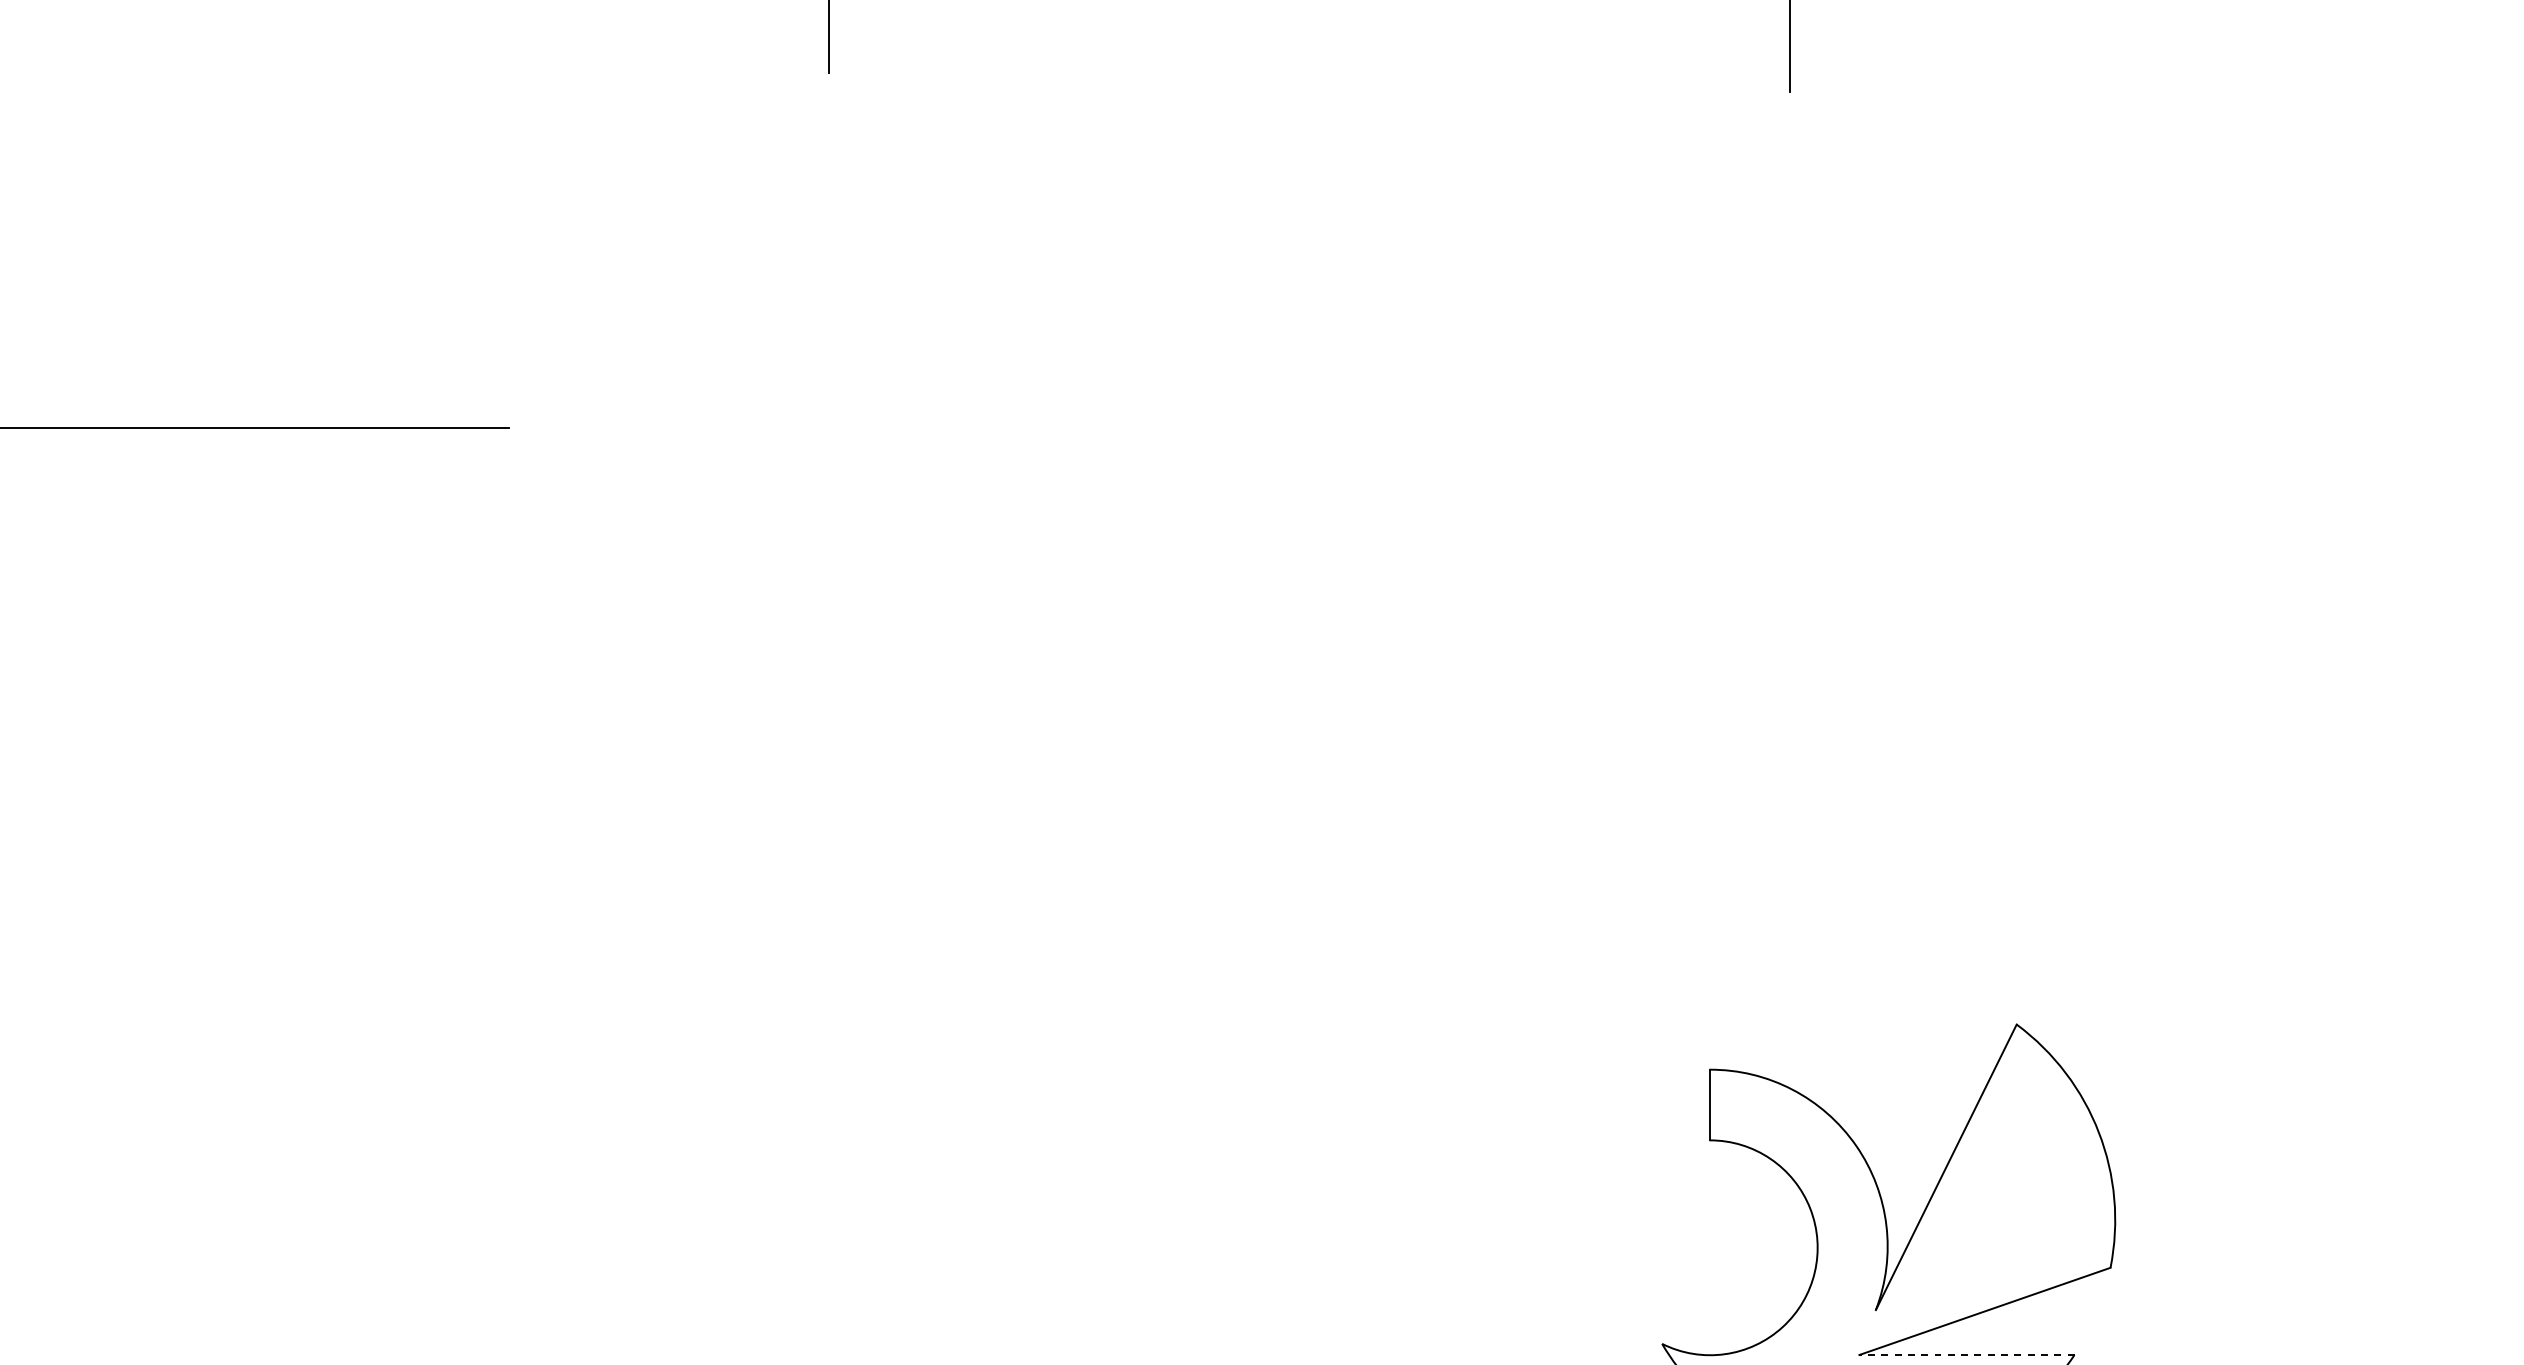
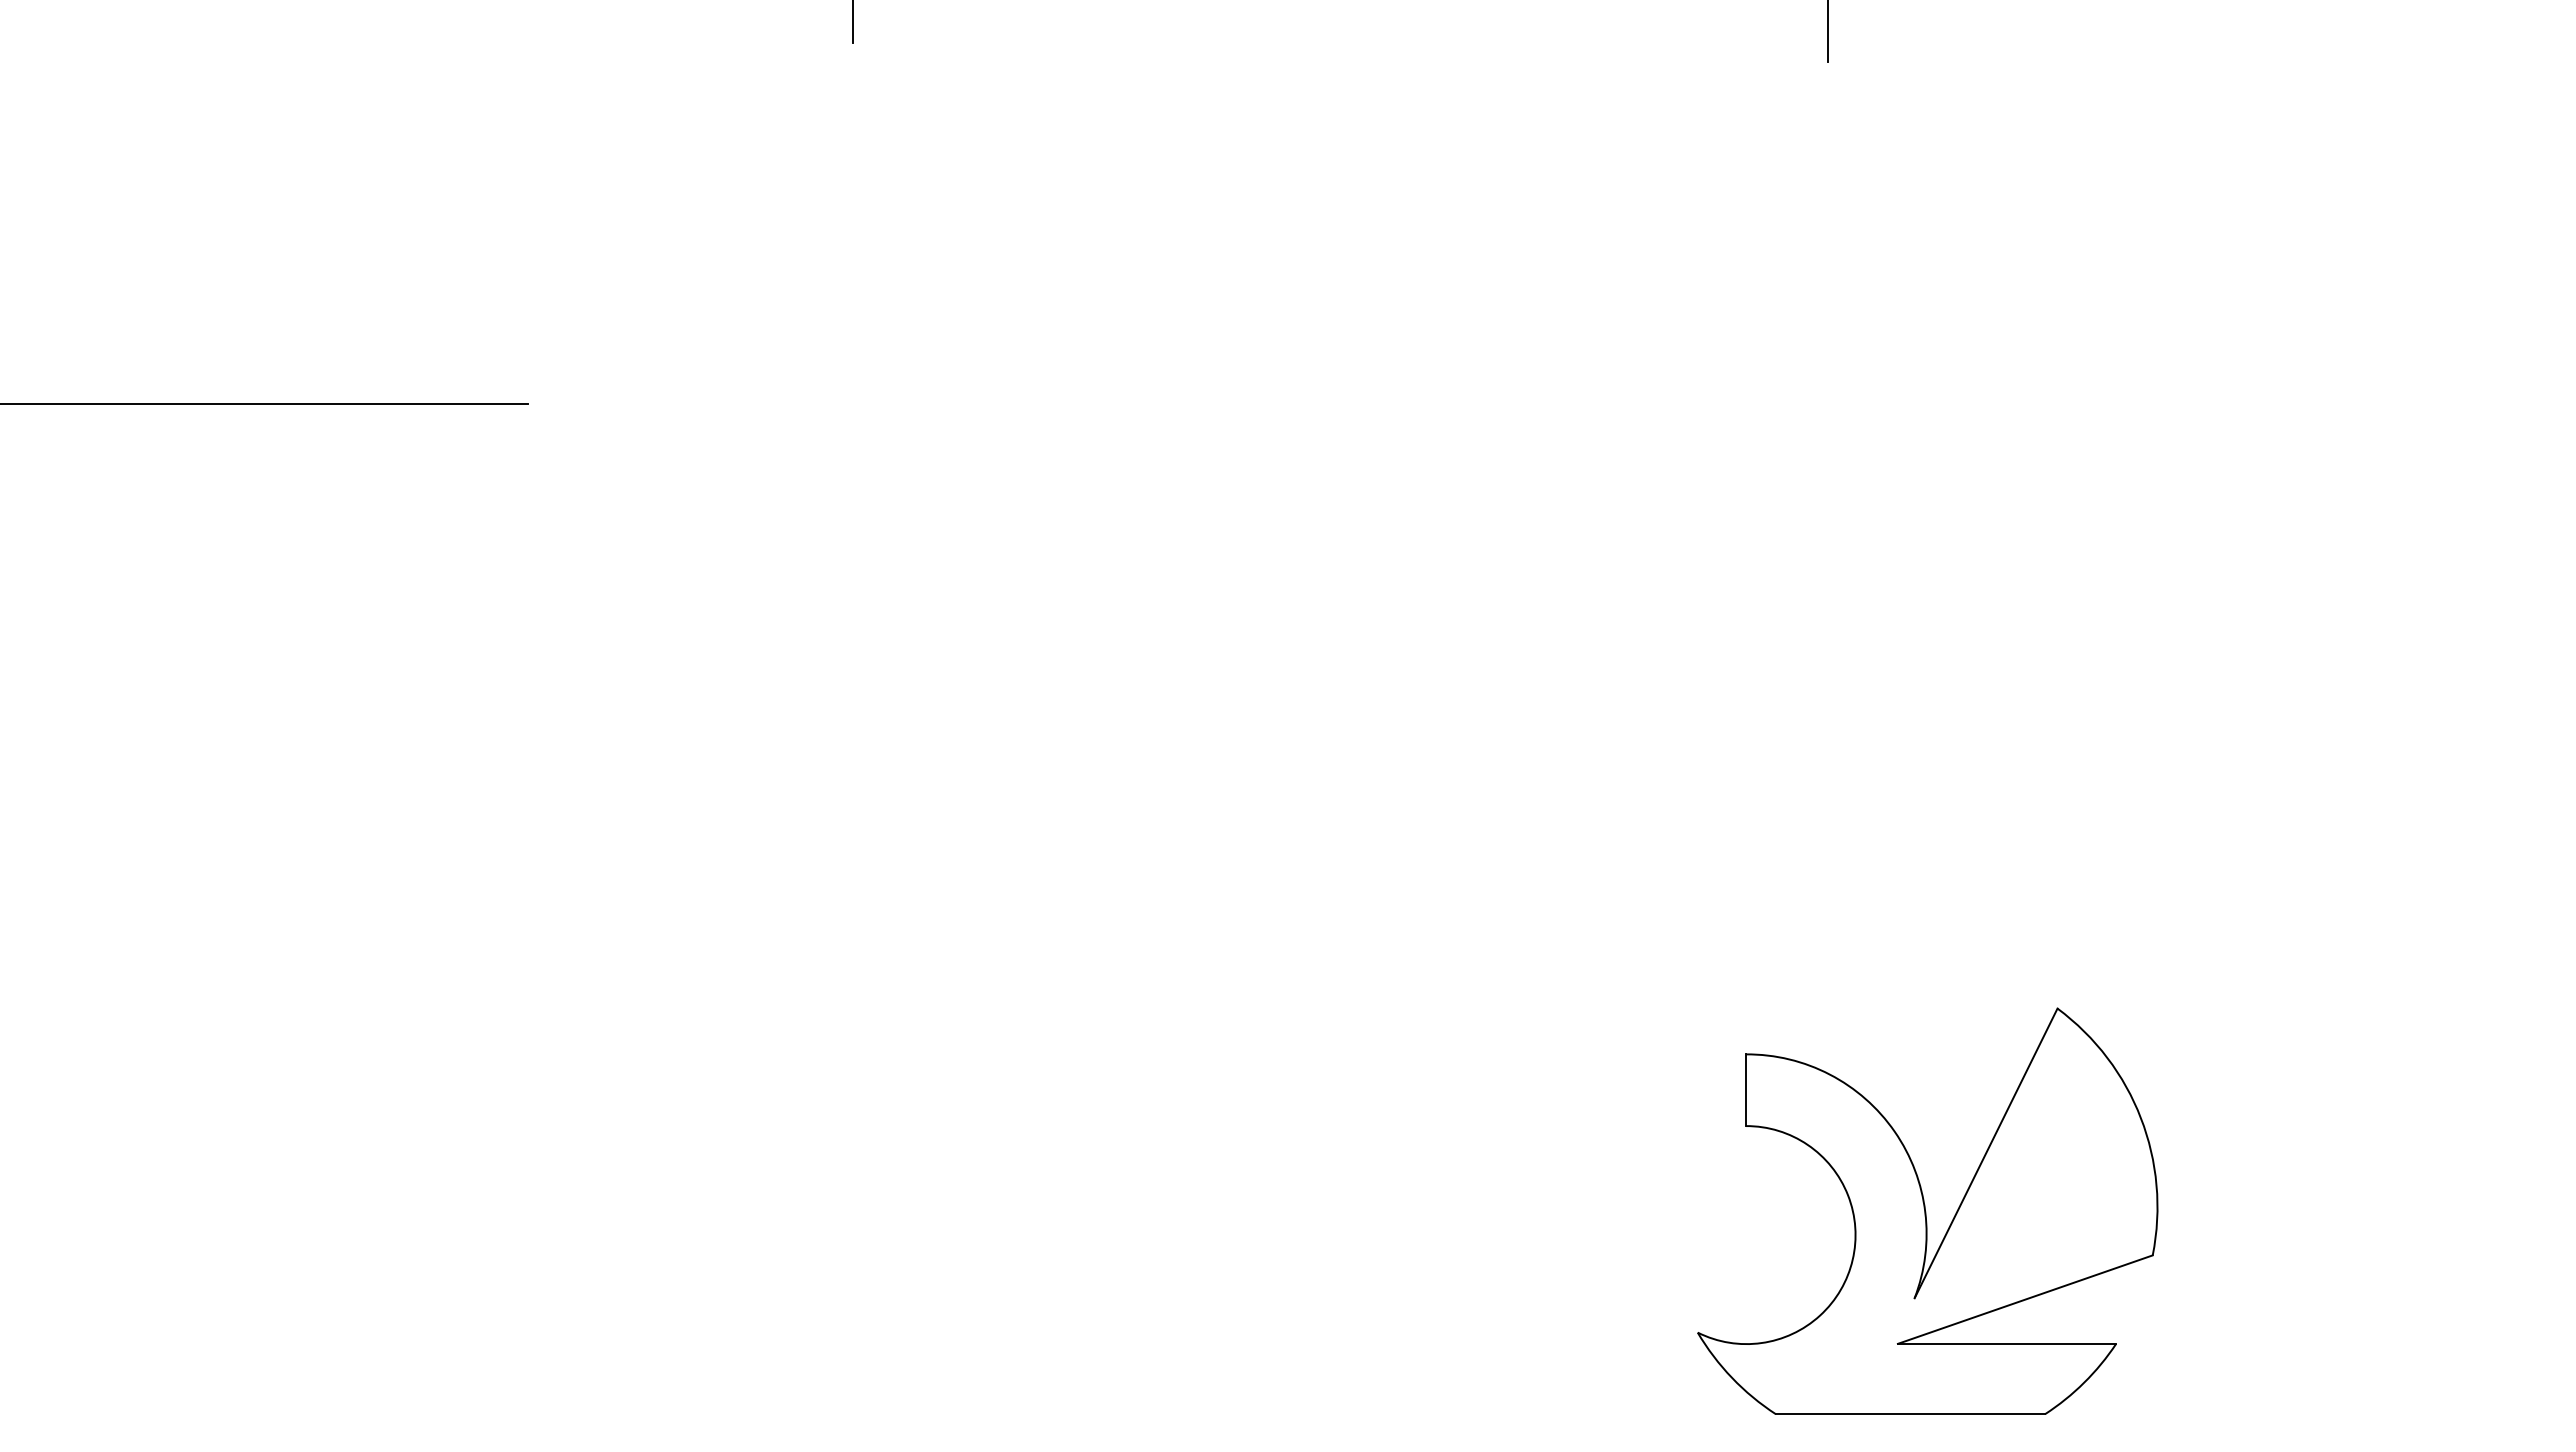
line: (1966, 1354) -> (2006, 1343), dashed -> solid

